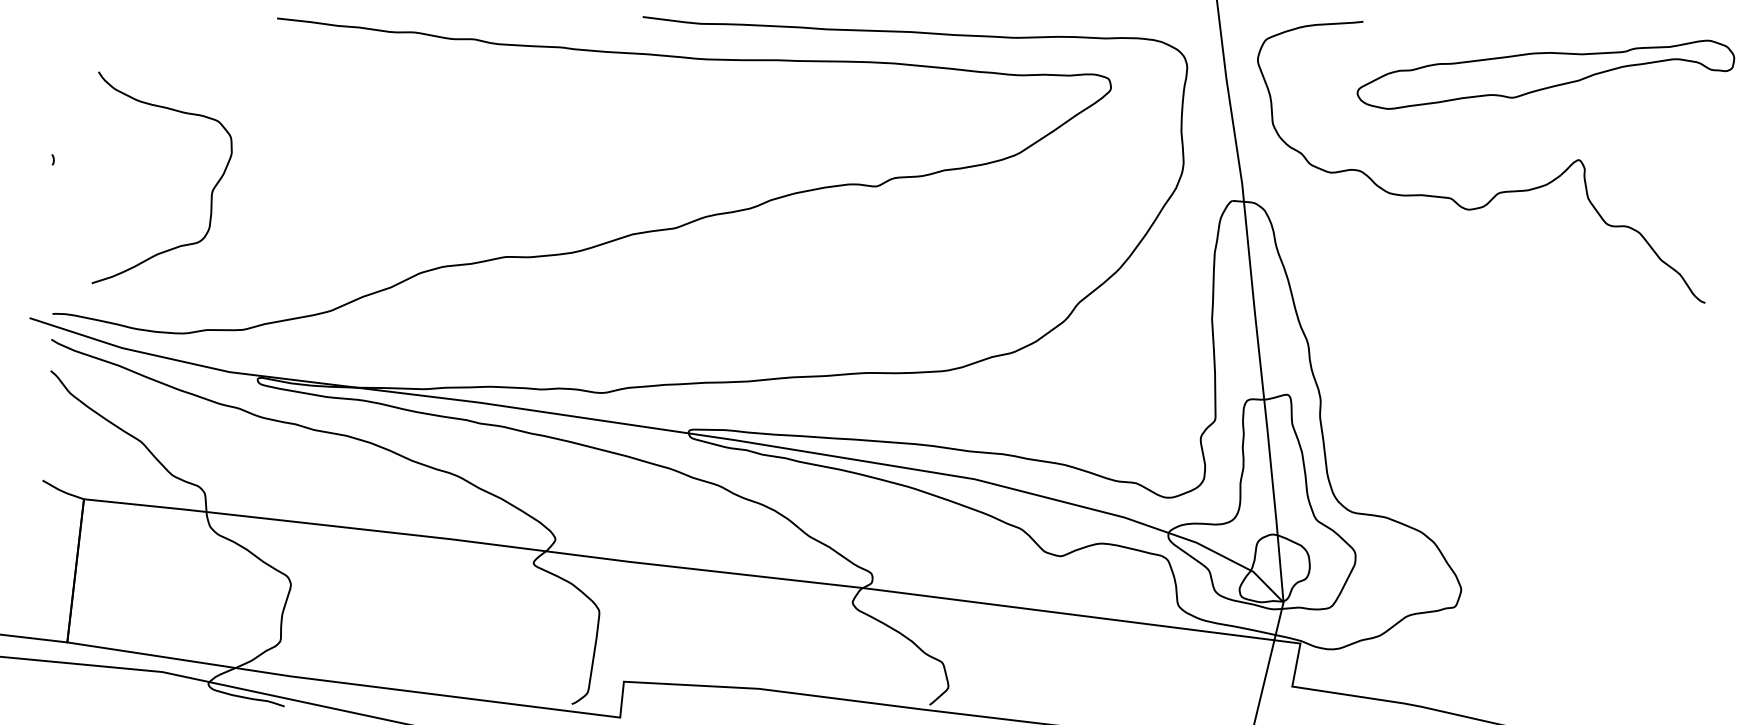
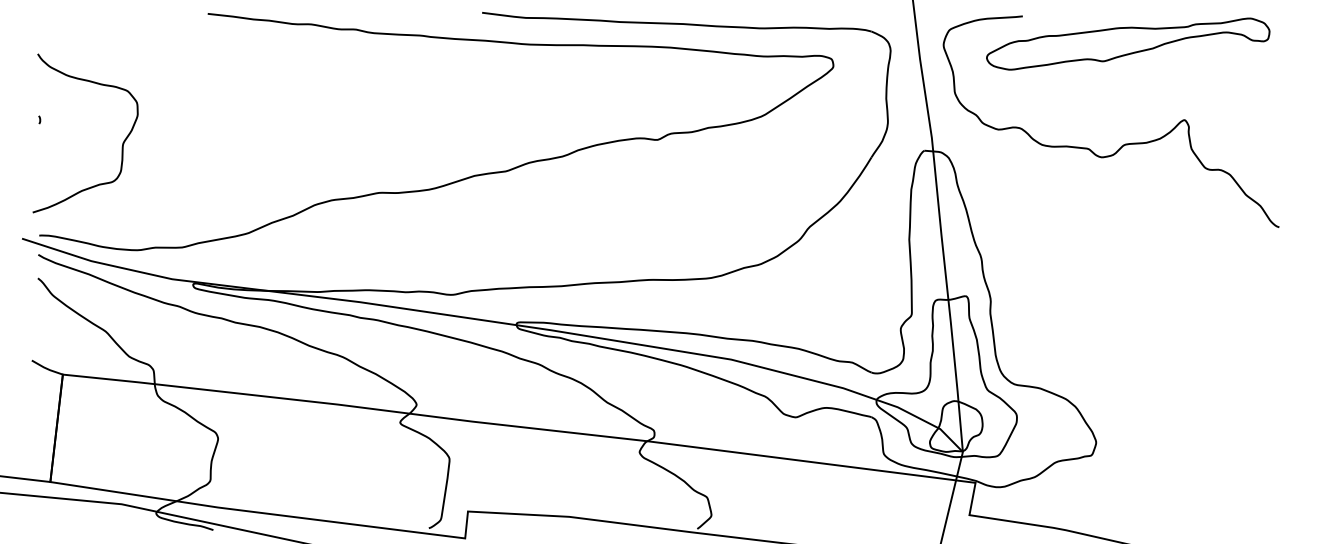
part: (1545, 74) -> (1127, 43), moved
curve: (211, 191) -> (122, 143), moved

